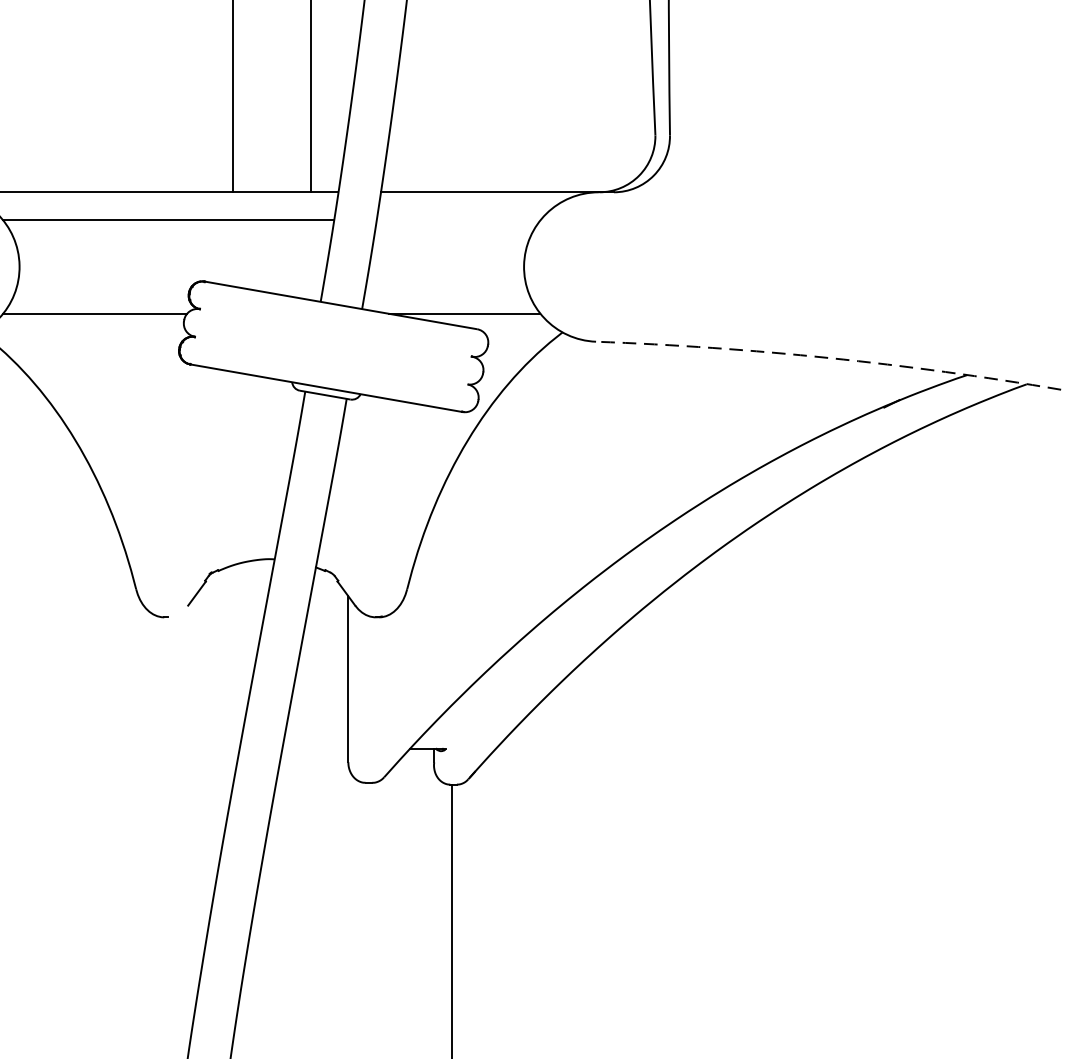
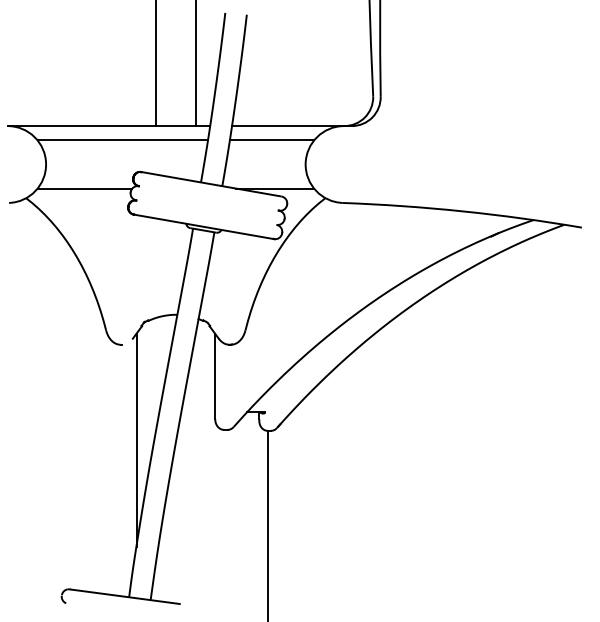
line: (457, 220) -> (271, 140), added
arc: (828, 358) -> (462, 211), dashed -> solid
line: (195, 801) -> (136, 439), added

